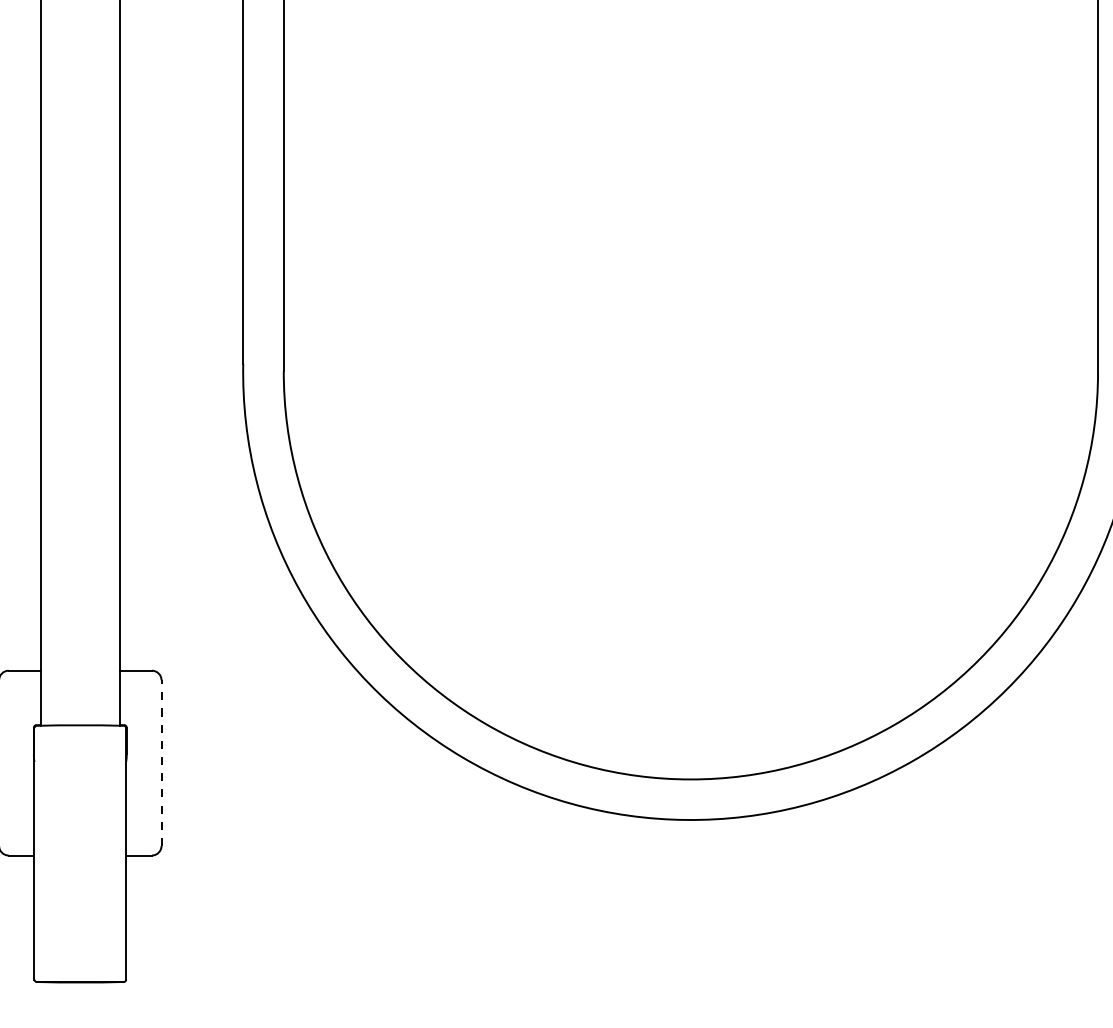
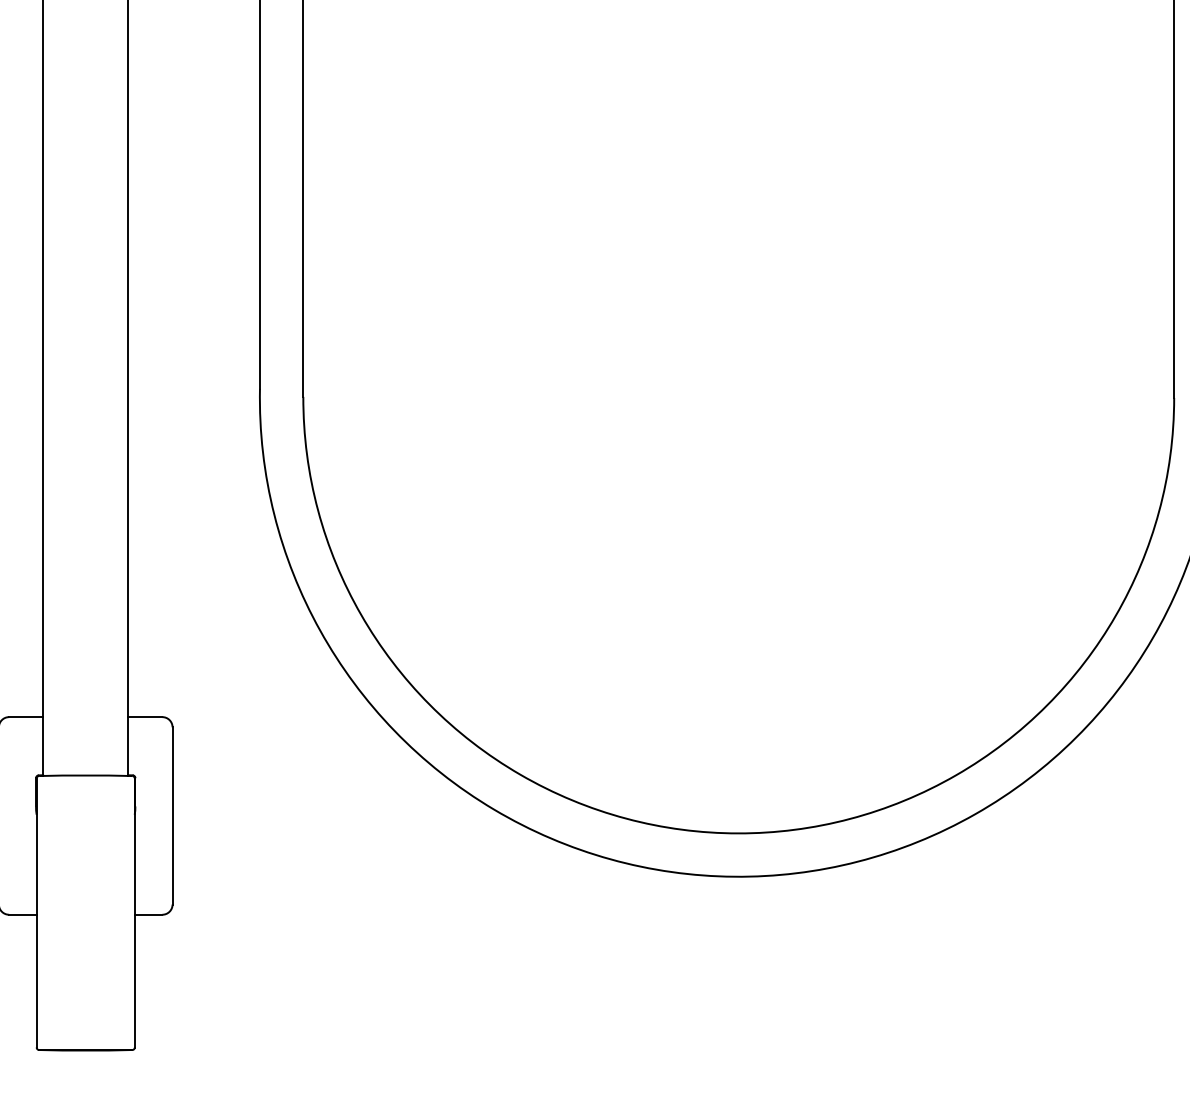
line: (161, 763) -> (172, 816), dashed -> solid

